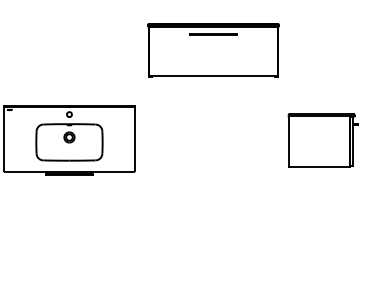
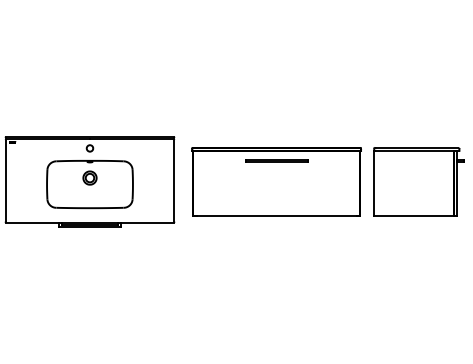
part: (213, 50) -> (276, 182), moved

